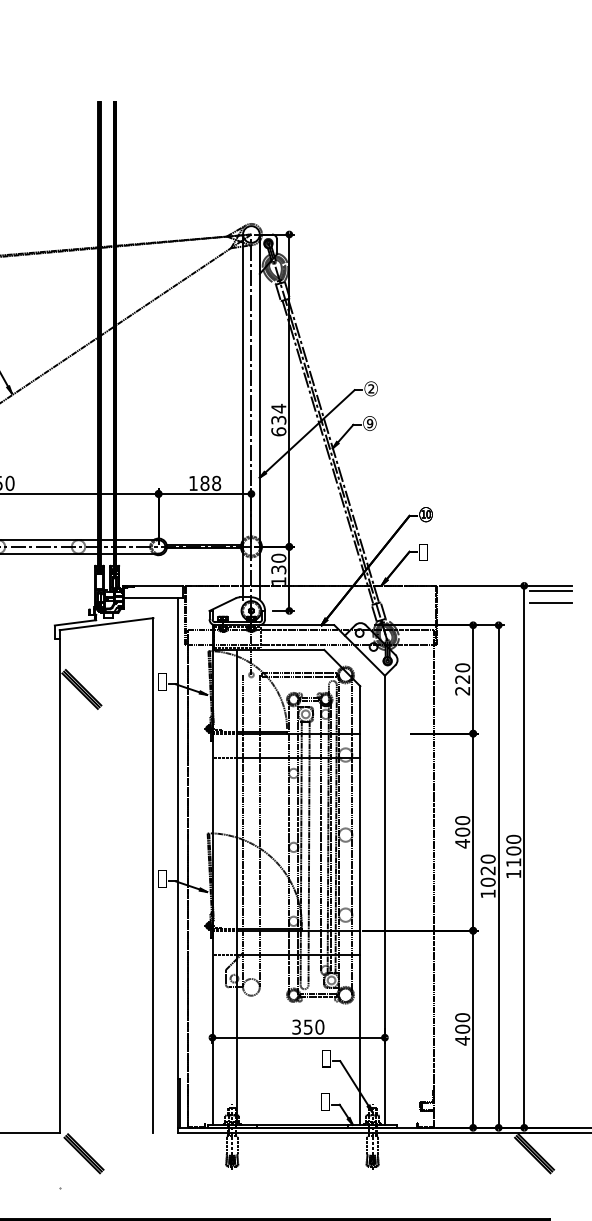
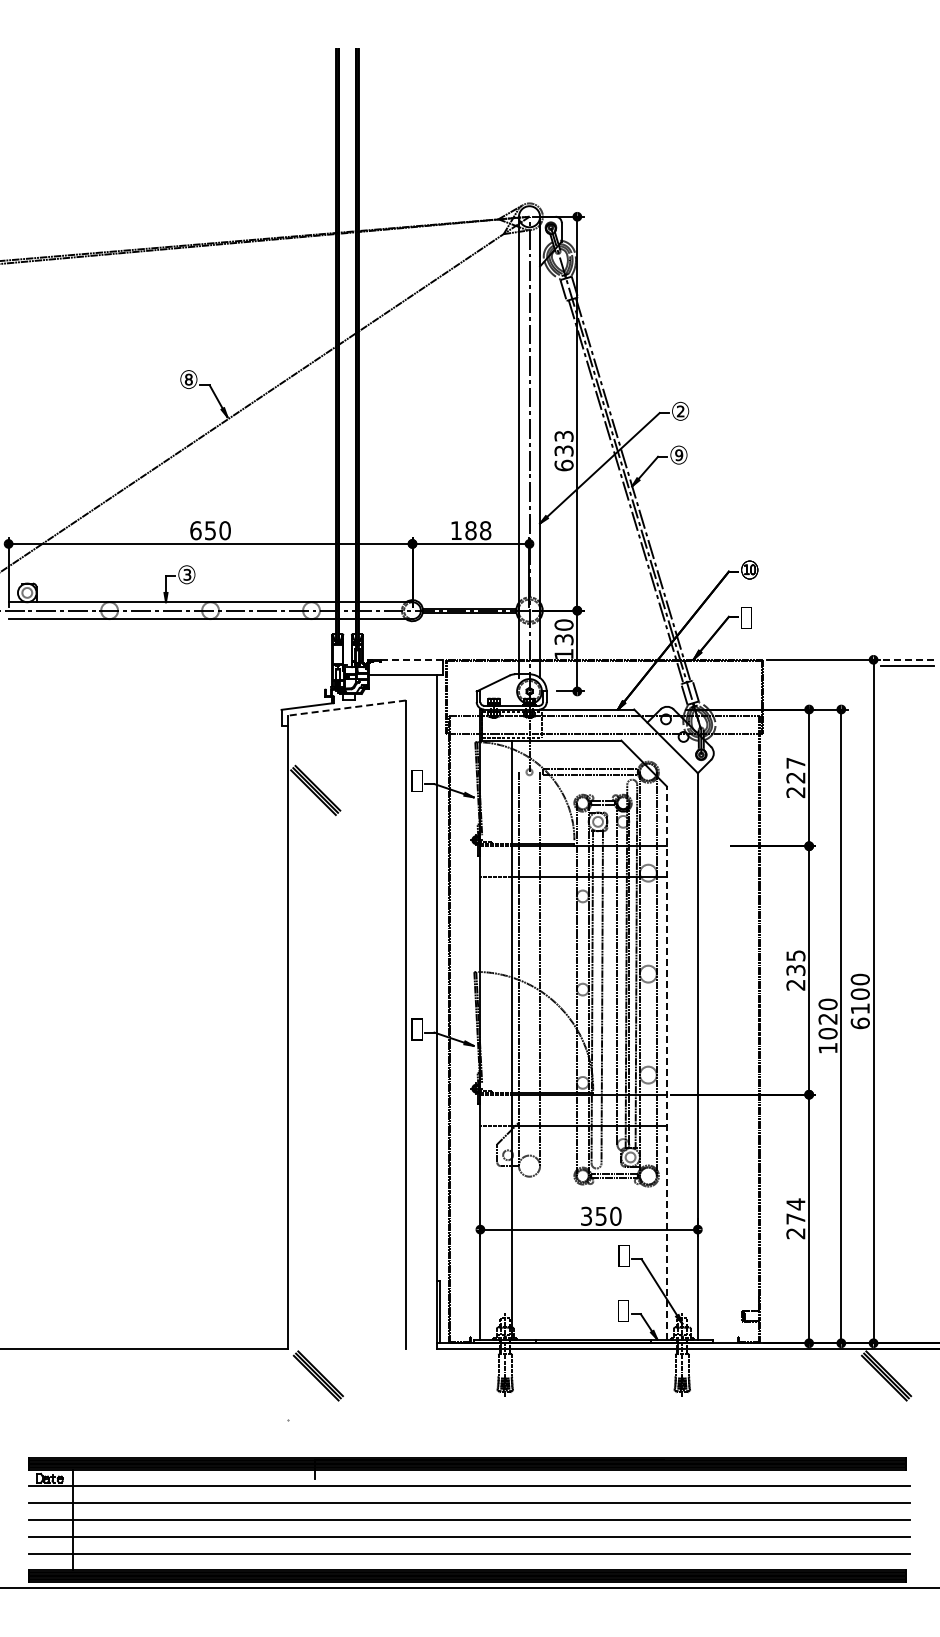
text: (278, 408) -> (563, 436), 634 -> 633
line: (158, 585) -> (412, 659), solid -> dashed
line: (551, 585) -> (907, 659), solid -> dashed
line: (551, 603) -> (907, 681), removed
line: (106, 624) -> (346, 708), solid -> dashed
text: (462, 667) -> (795, 762), 220 -> 227
text: (462, 832) -> (795, 970), 400 -> 235
text: (513, 874) -> (859, 1023), 1100 -> 6100
line: (360, 905) -> (666, 1062), solid -> dashed
text: (462, 1028) -> (795, 1218), 400 -> 274

